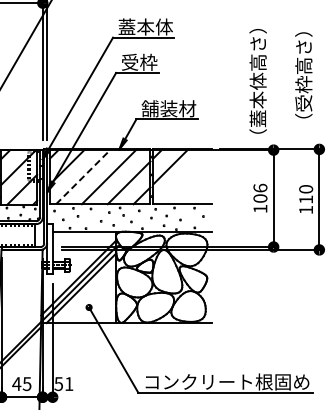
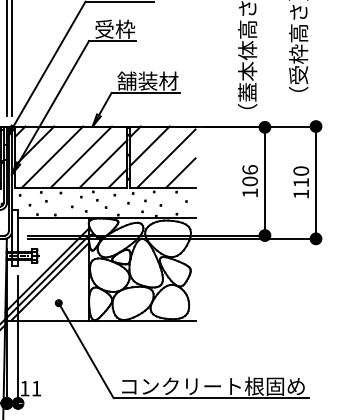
line: (83, 176) -> (52, 156), dashed -> solid
line: (185, 178) -> (166, 159), added
line: (198, 190) -> (180, 172), added
text: (58, 384) -> (24, 389), 51 -> 11

